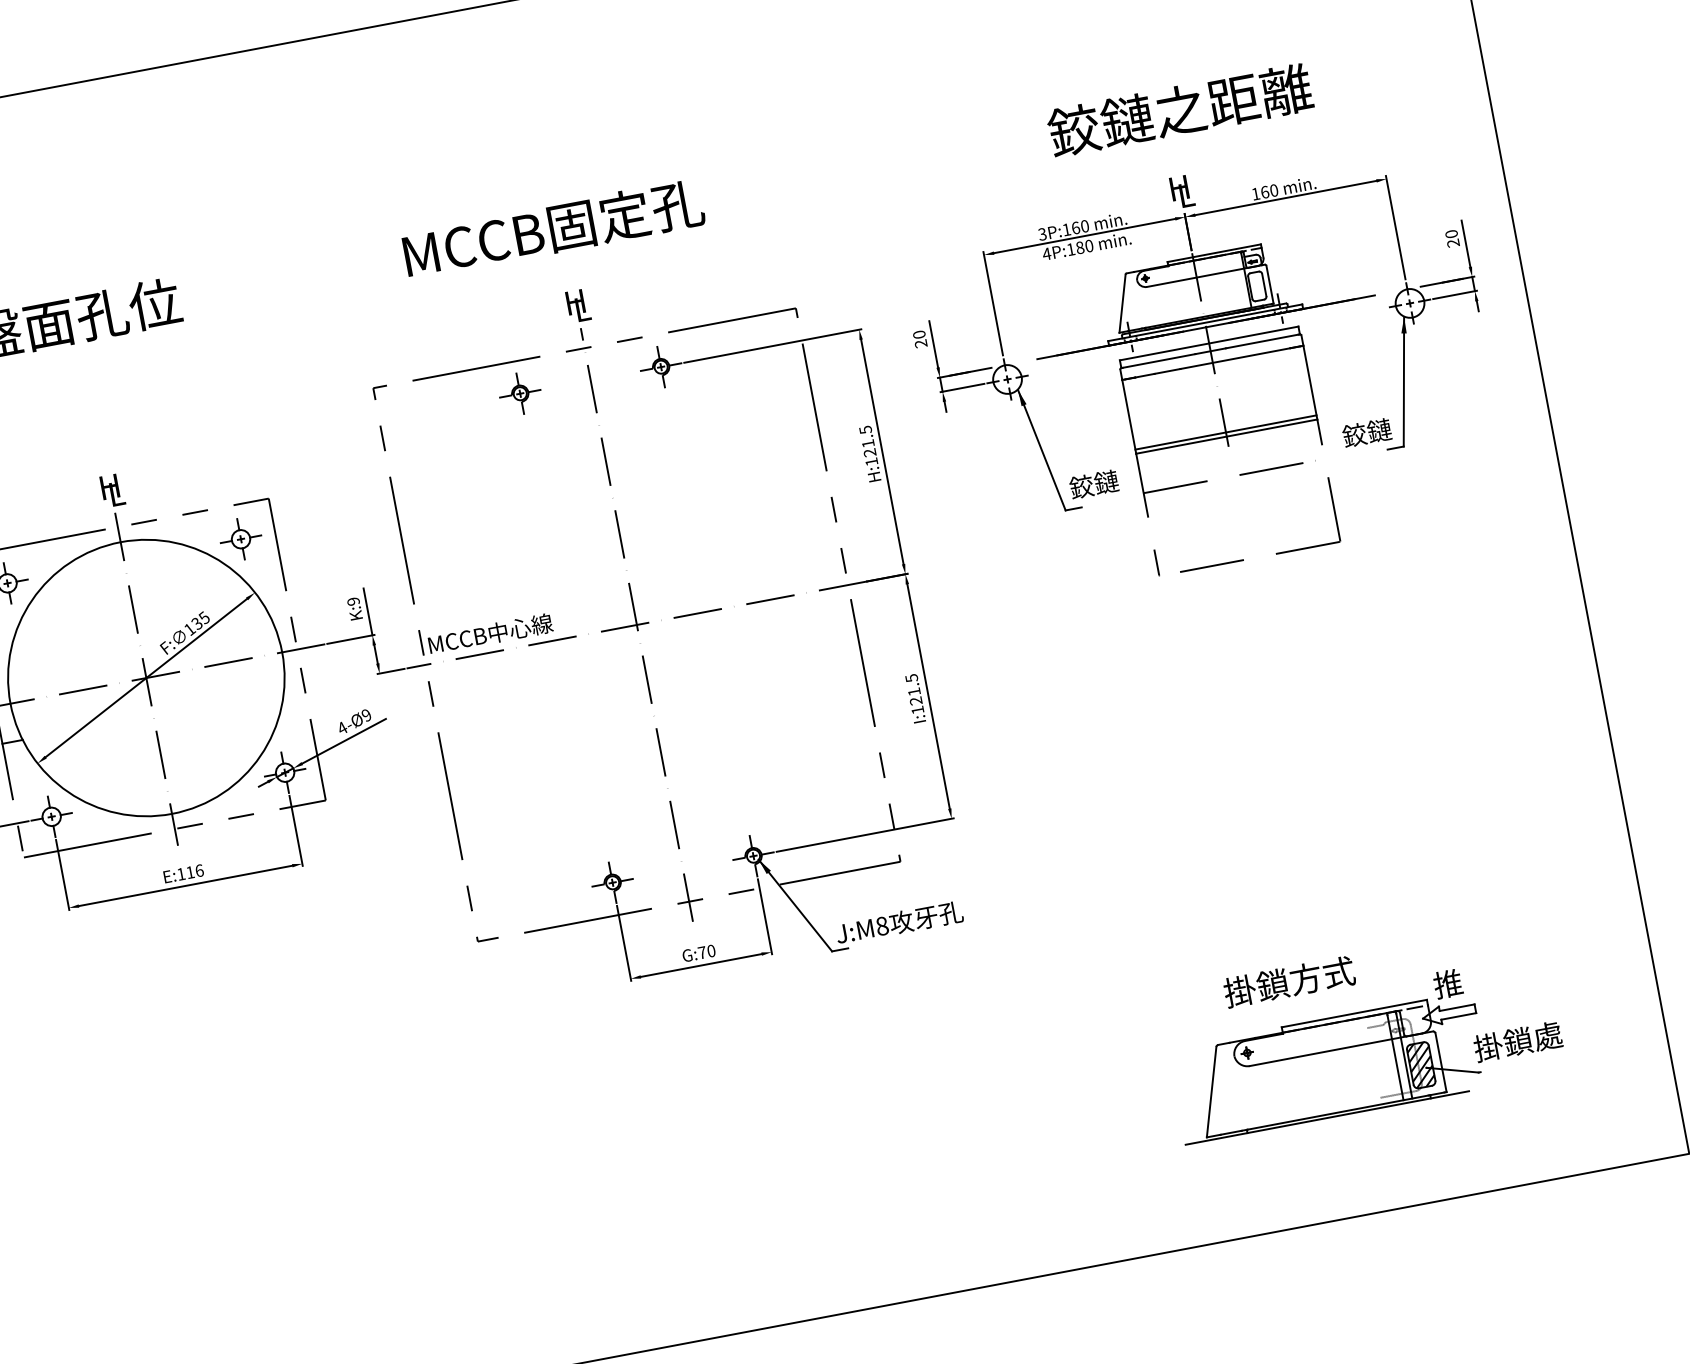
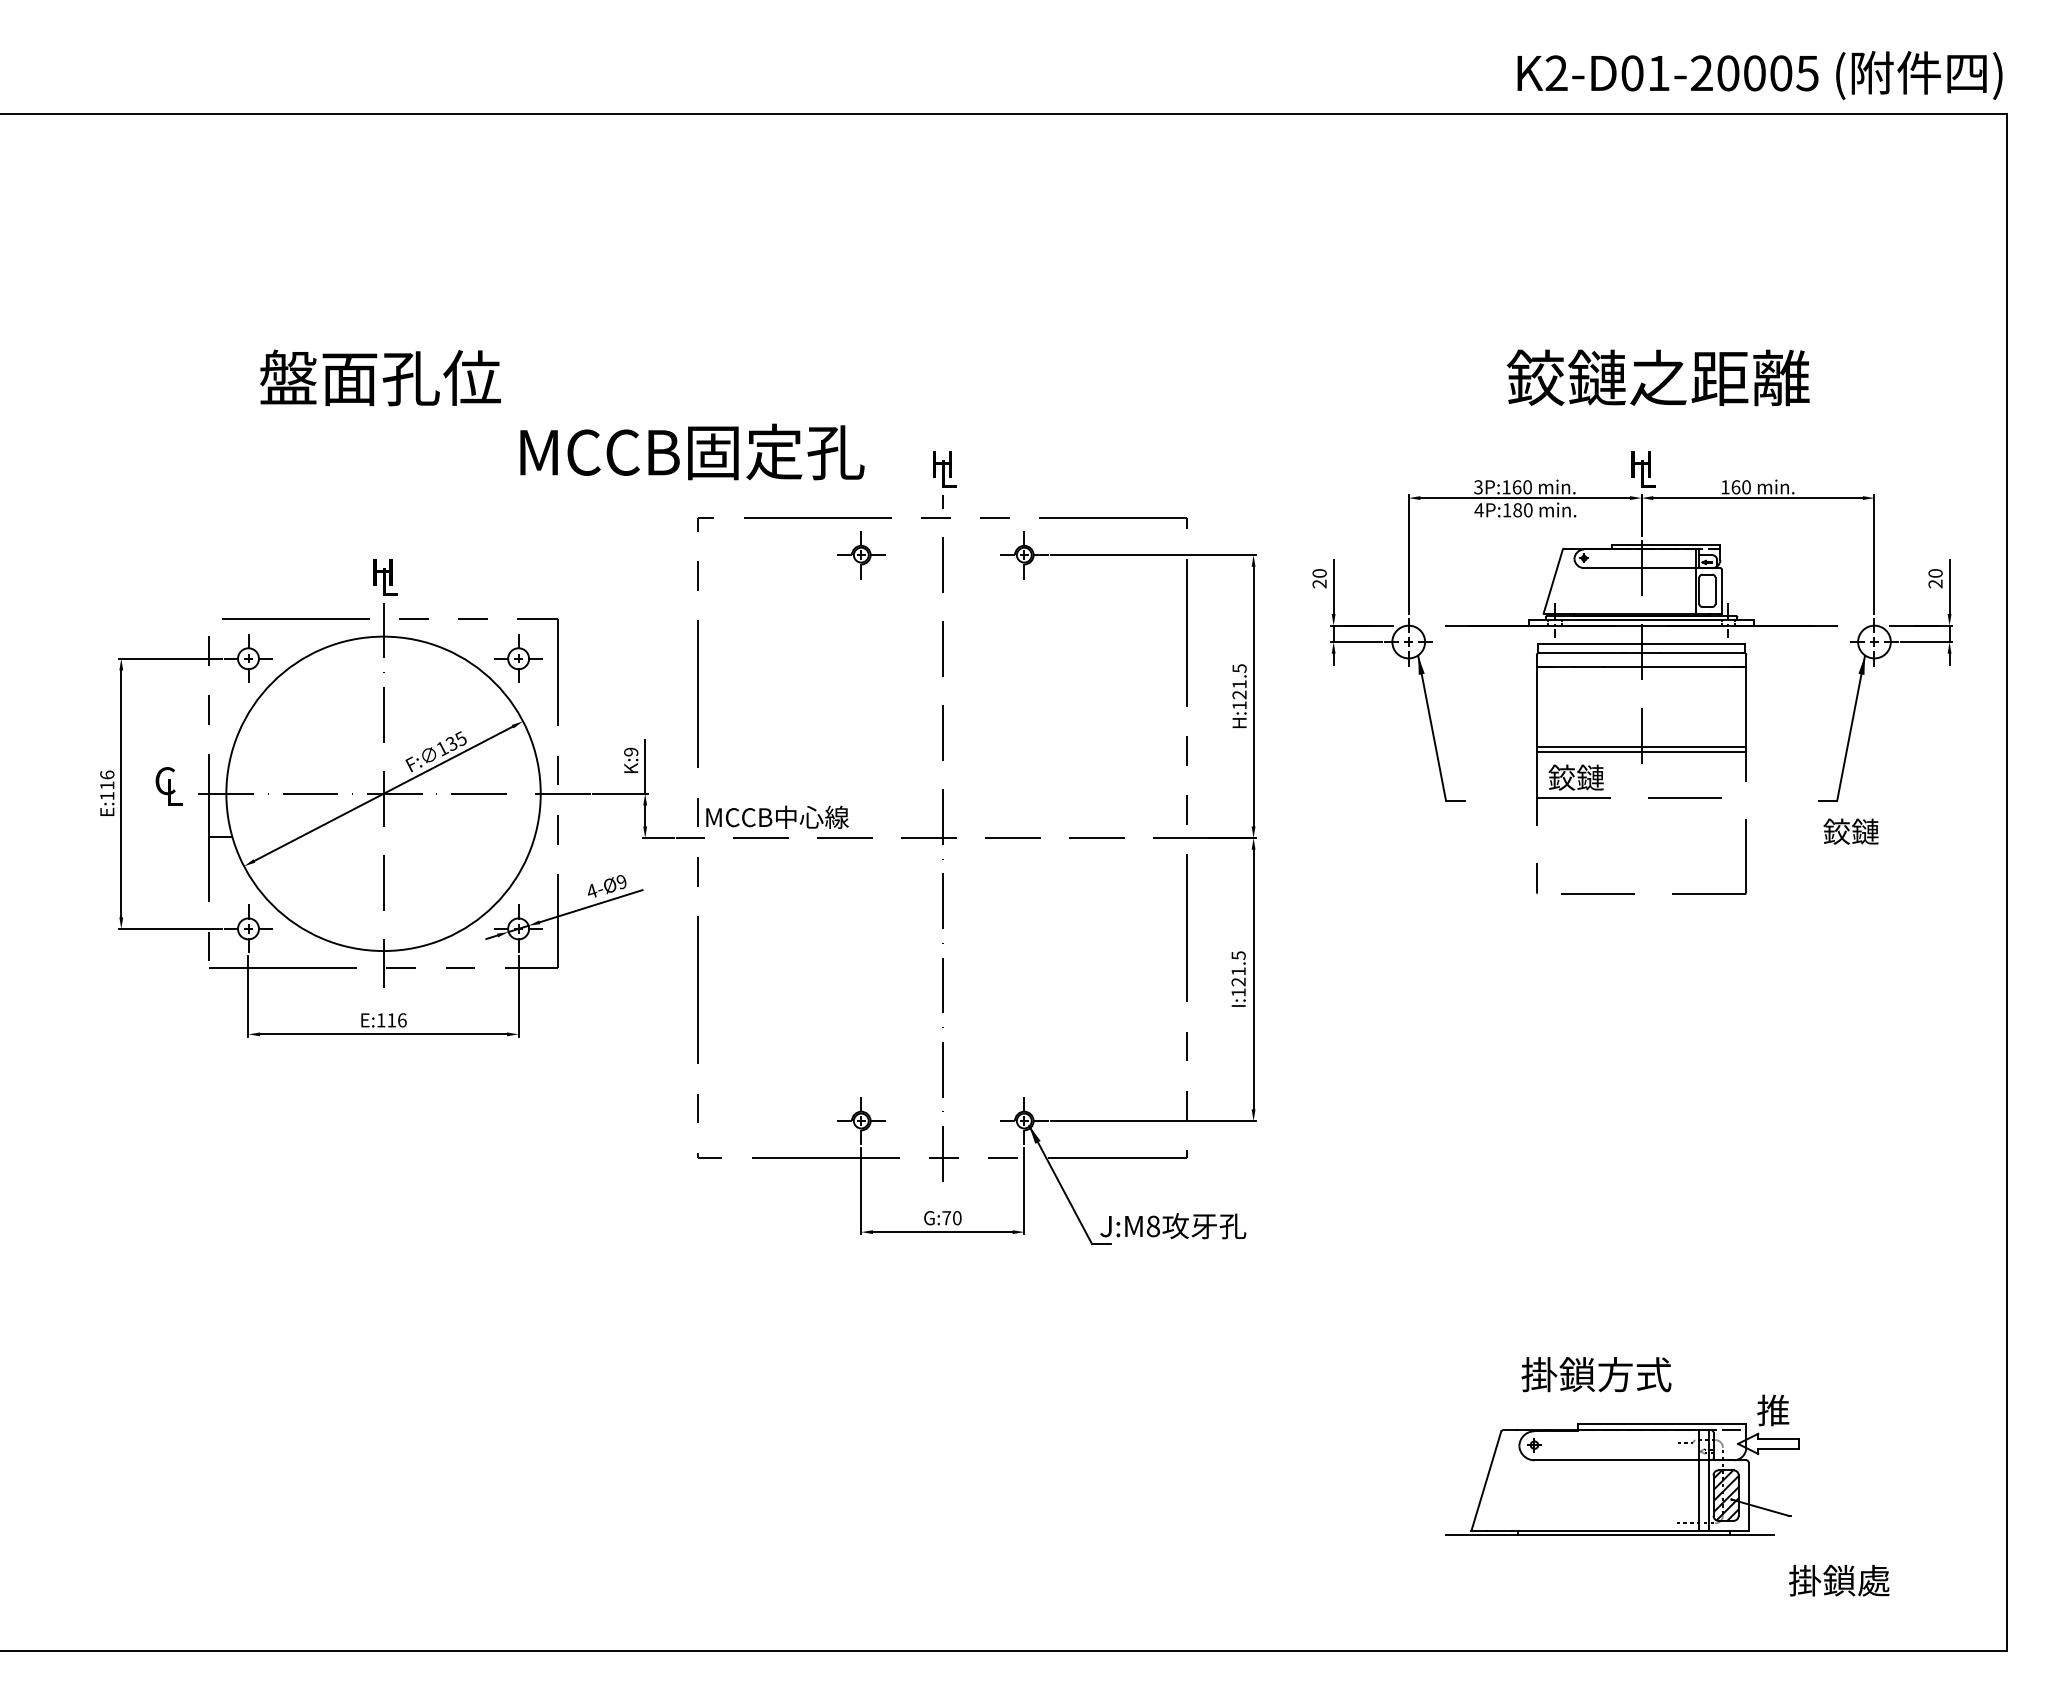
text: (553, 228) -> (692, 451), moved
text: (1366, 432) -> (1850, 831), moved
text: (1093, 484) -> (1575, 777), moved
text: (1518, 1041) -> (1839, 1580), moved

